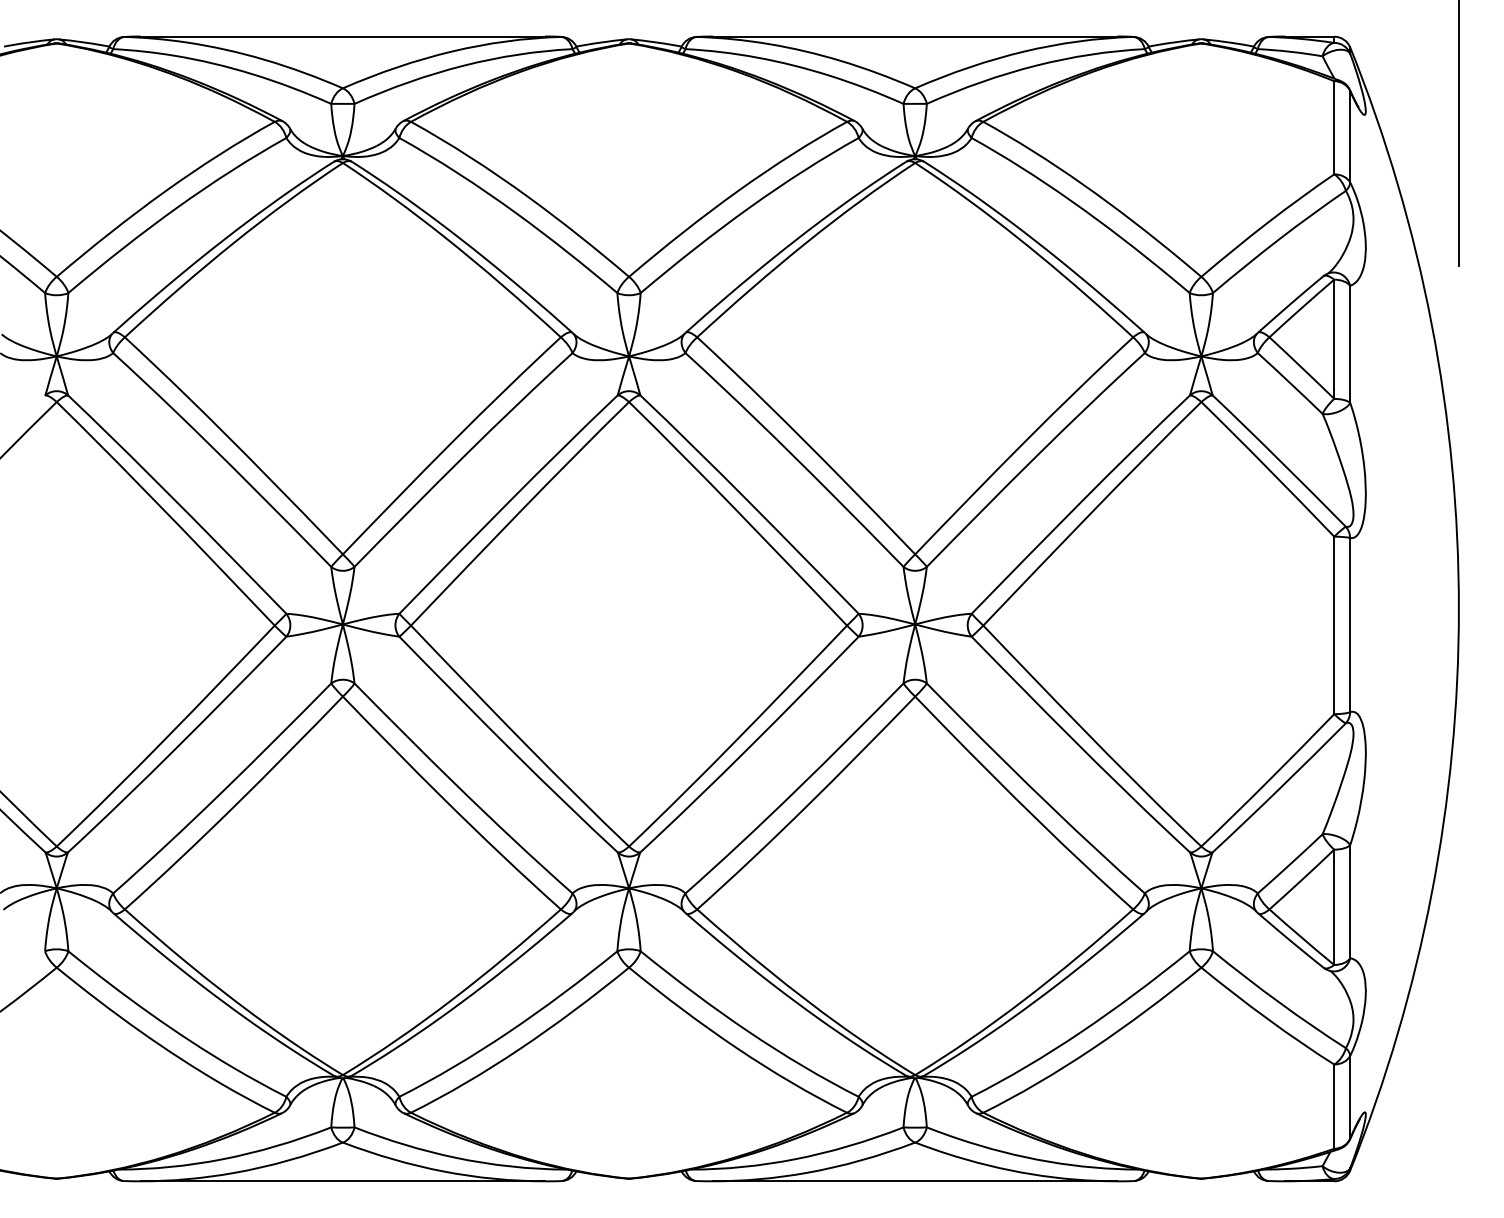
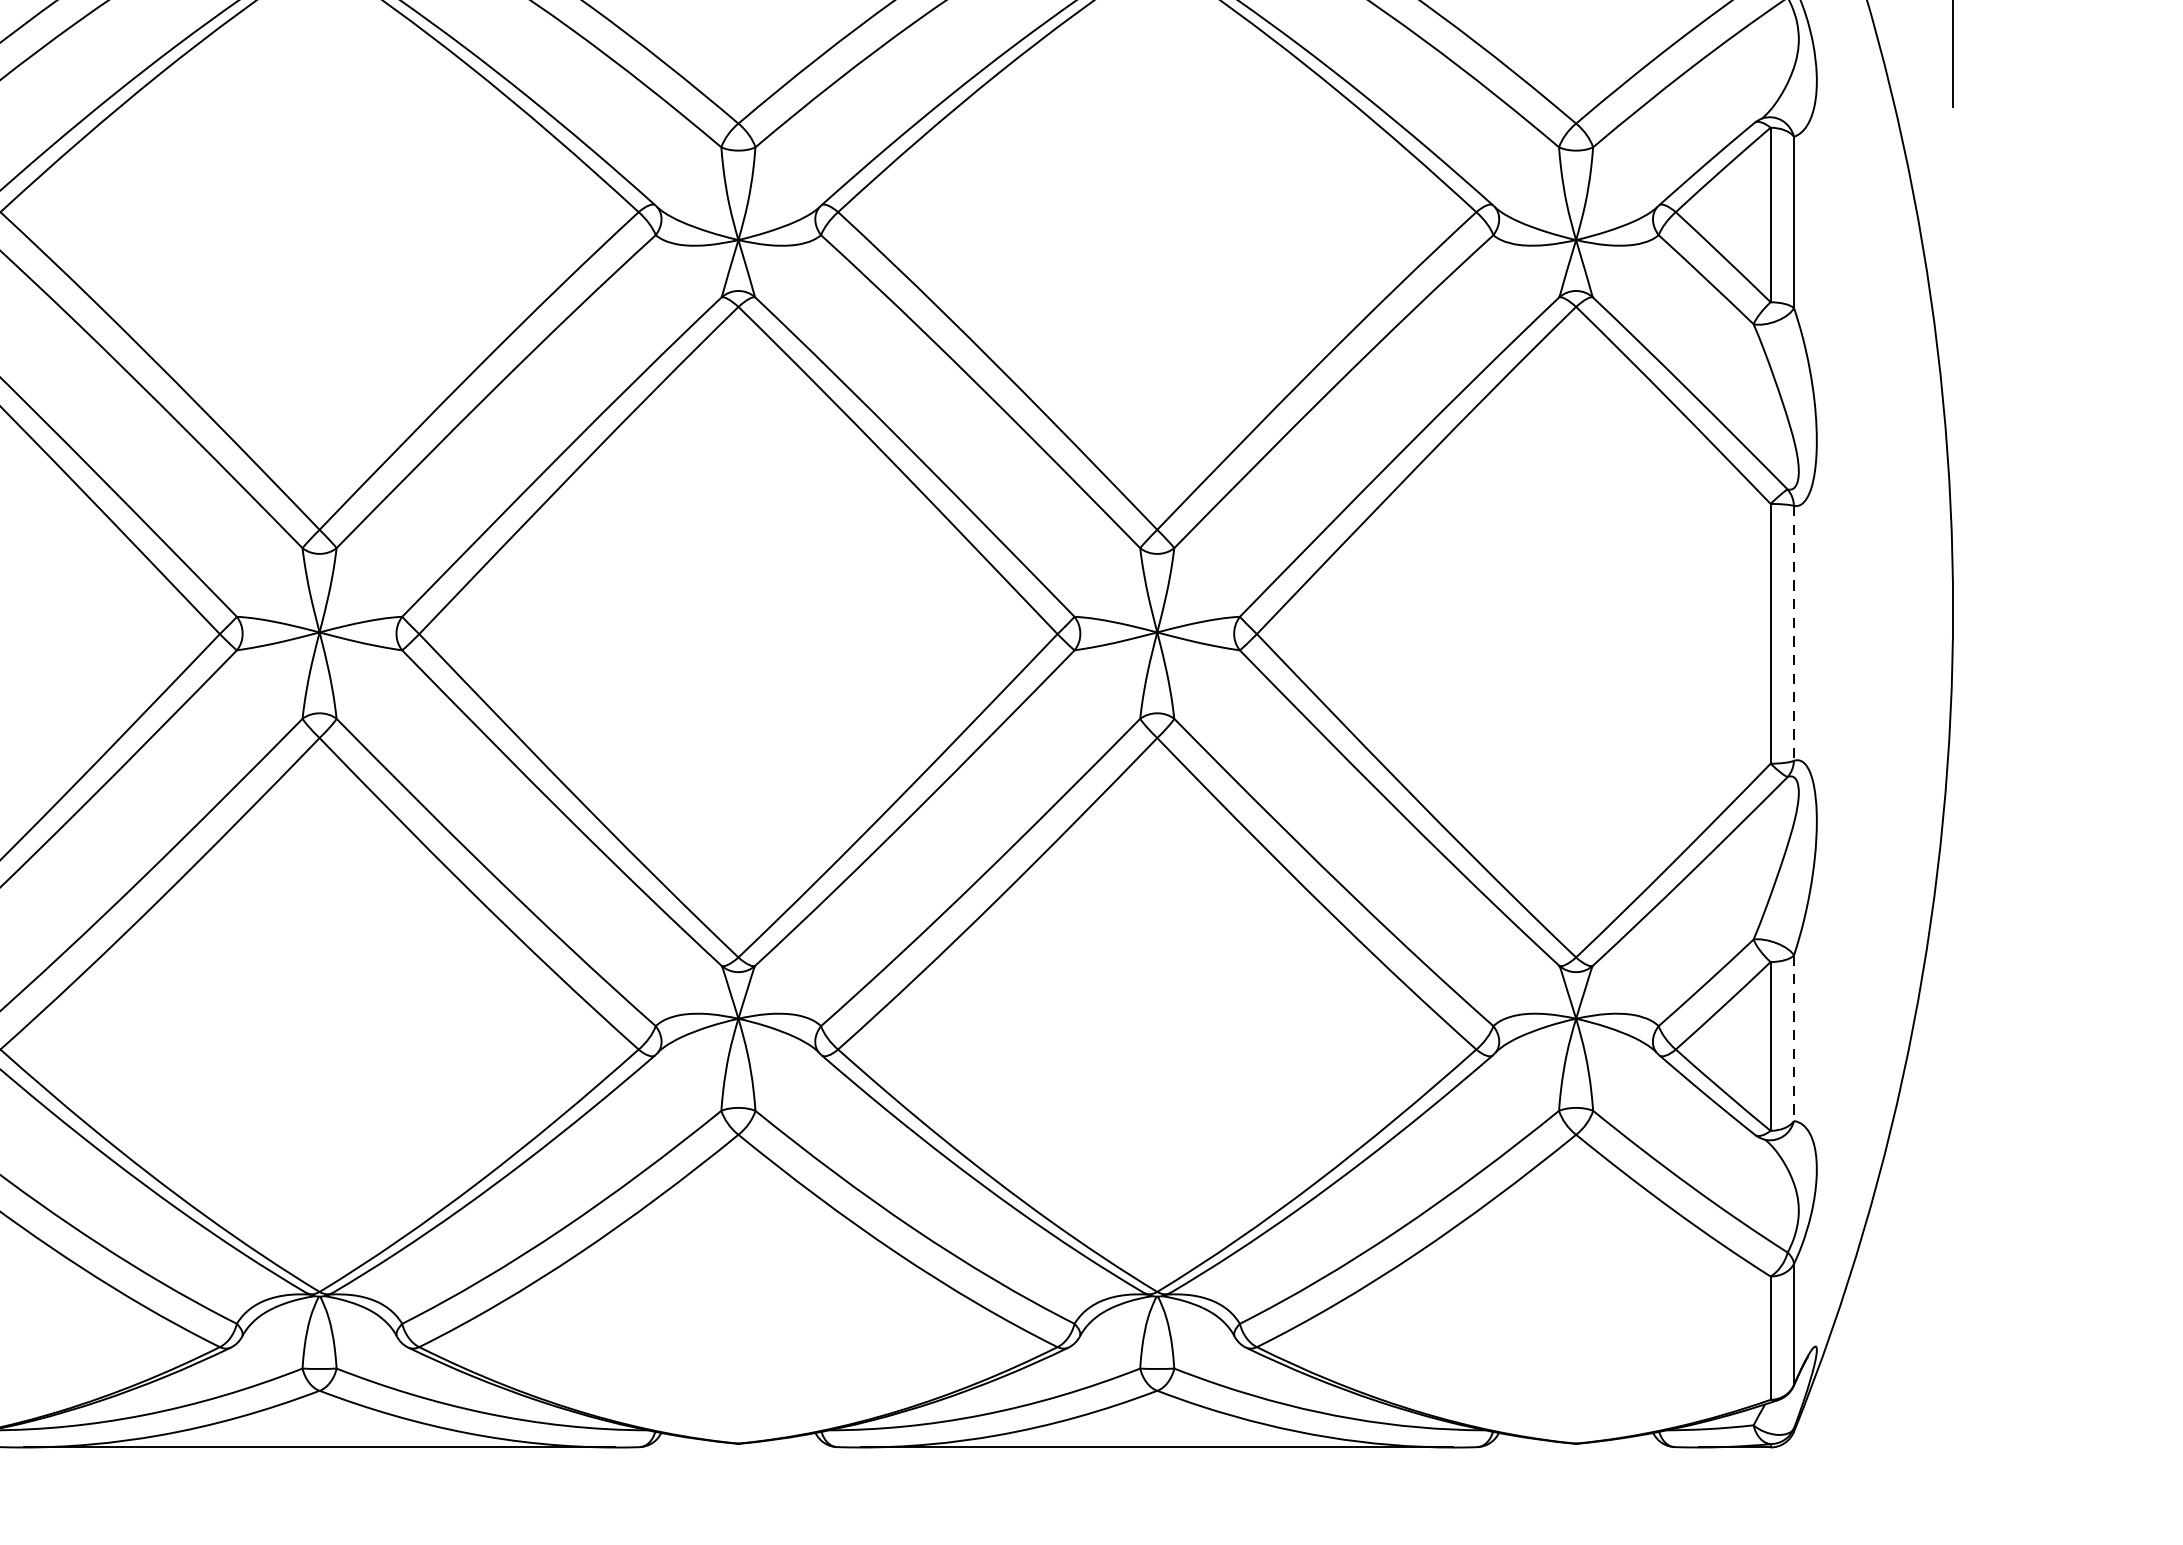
line: (1350, 625) -> (1794, 633), solid -> dashed
line: (1350, 901) -> (1794, 1037), solid -> dashed

